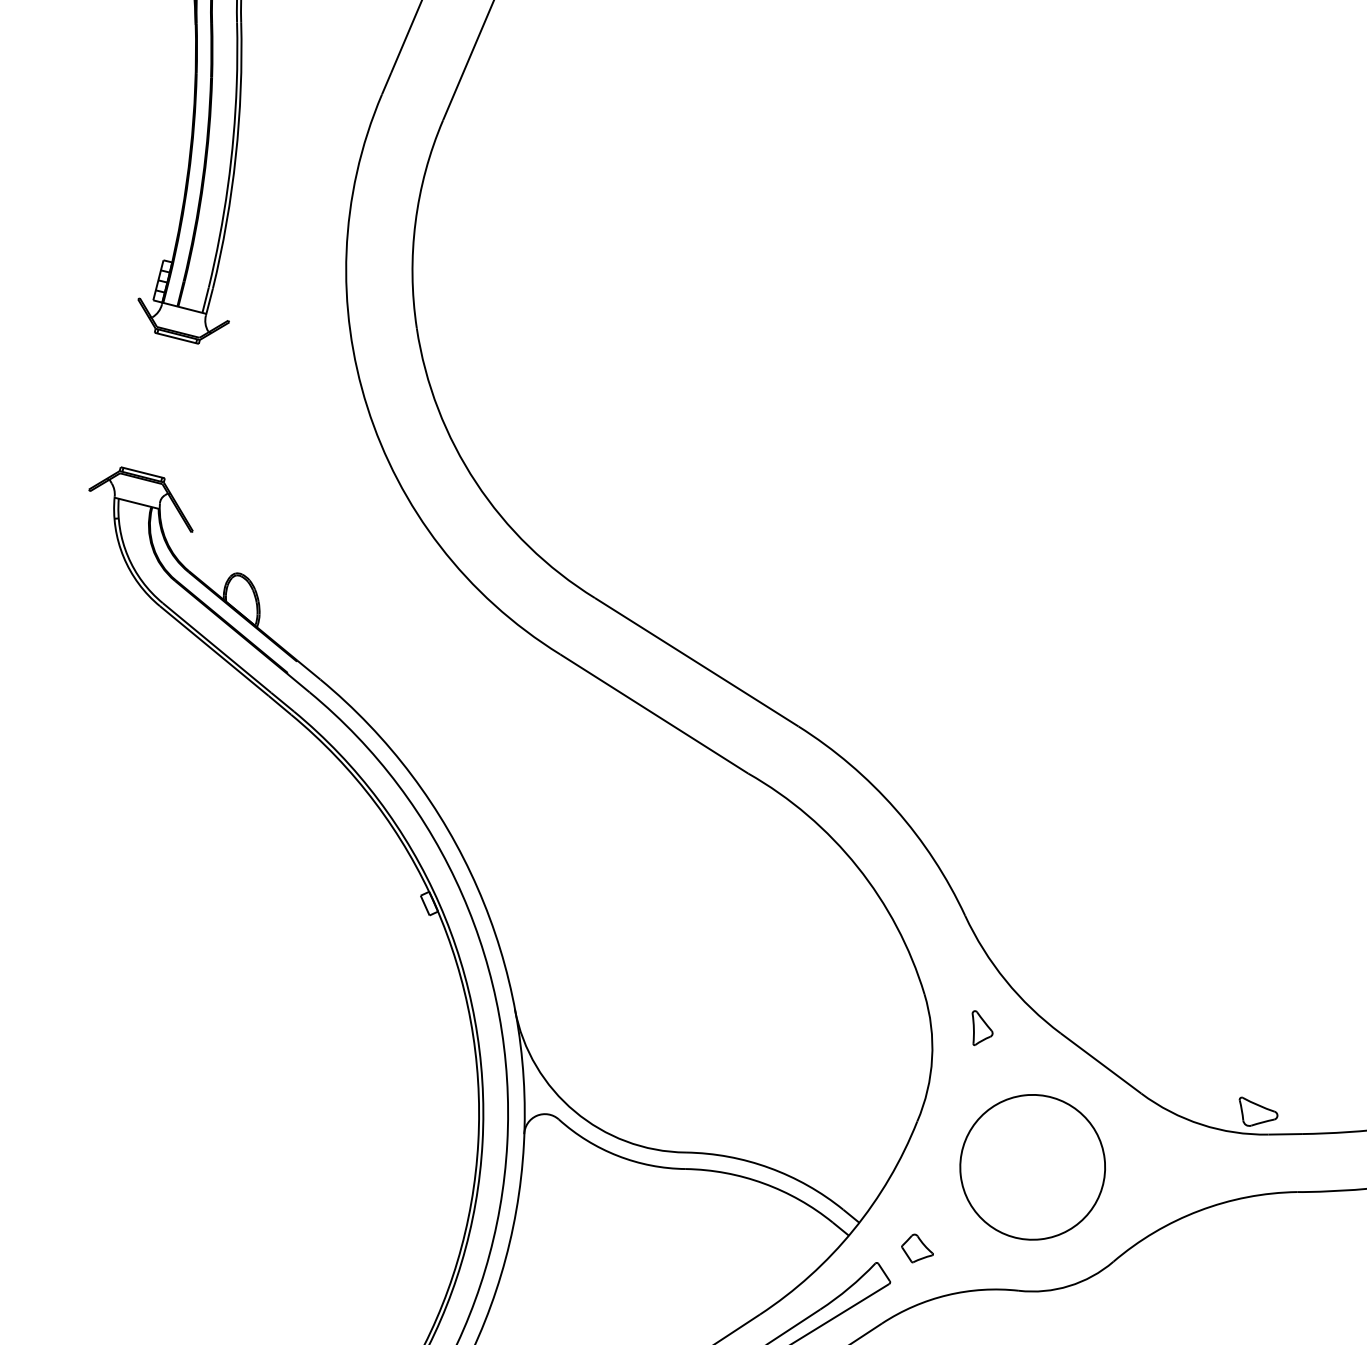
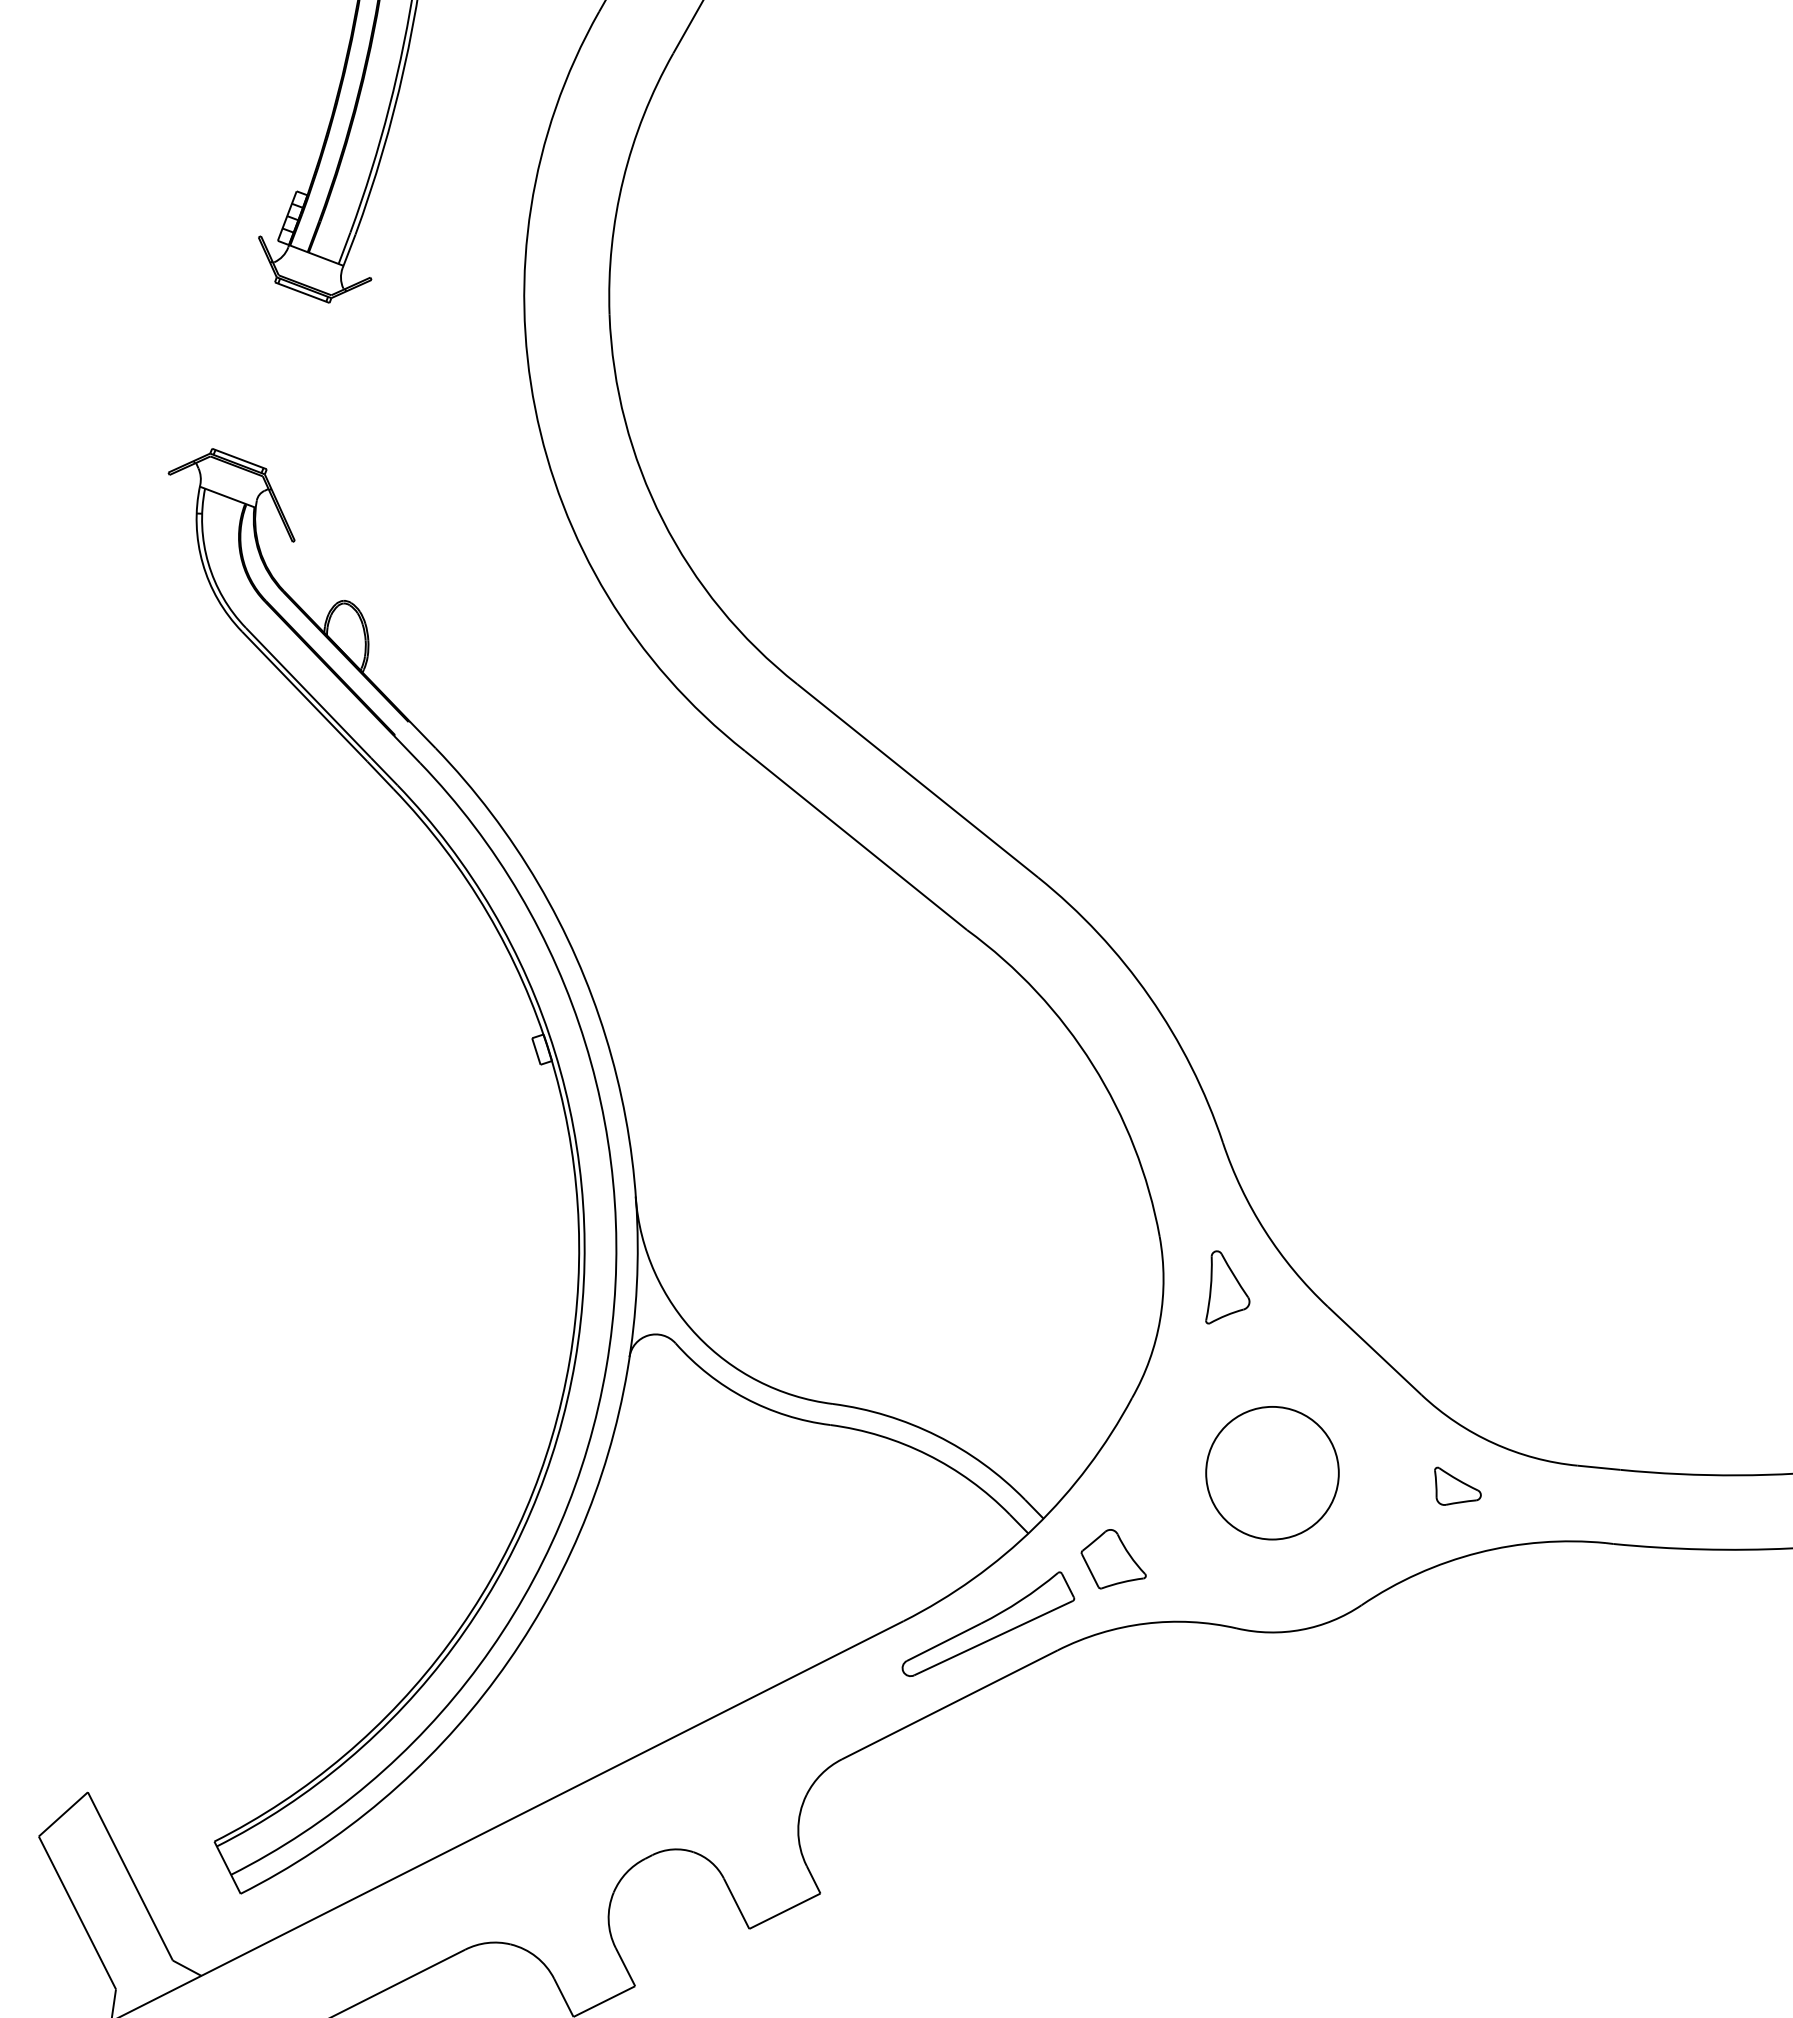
part: (981, 1027) -> (1227, 1287), size x1.67
part: (1258, 1109) -> (1457, 1485), moved
circle: (1032, 1166) -> (1272, 1472), size x0.71
part: (917, 1248) -> (1113, 1559), size x1.67

